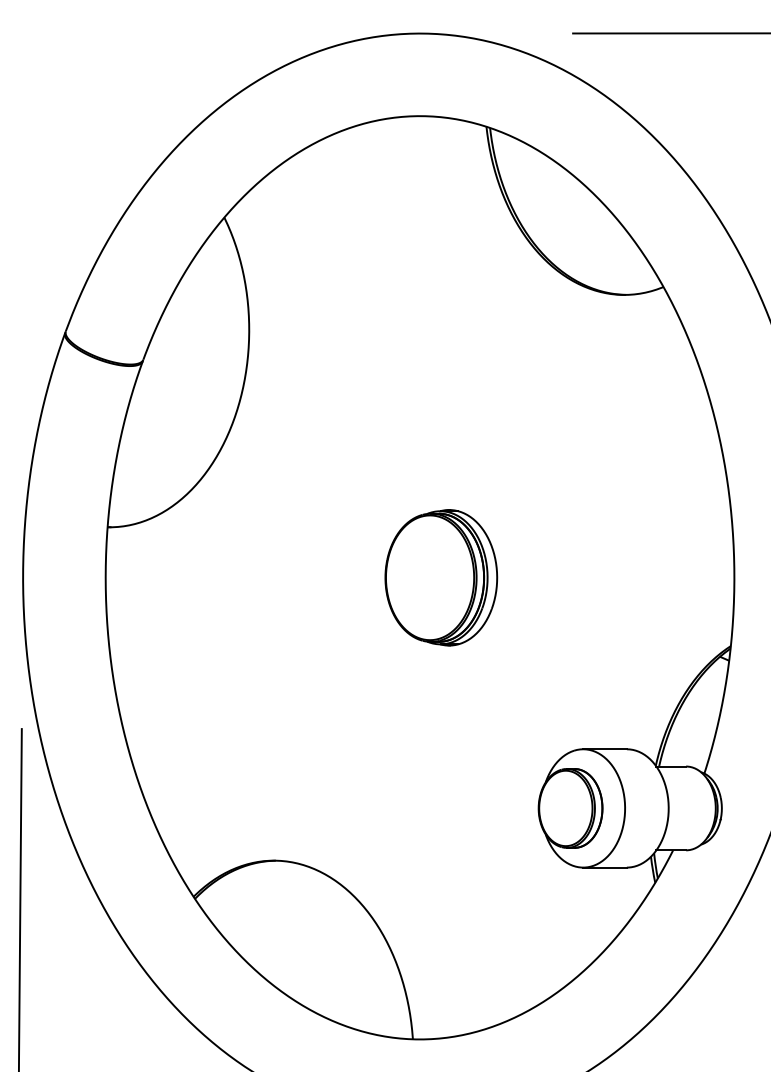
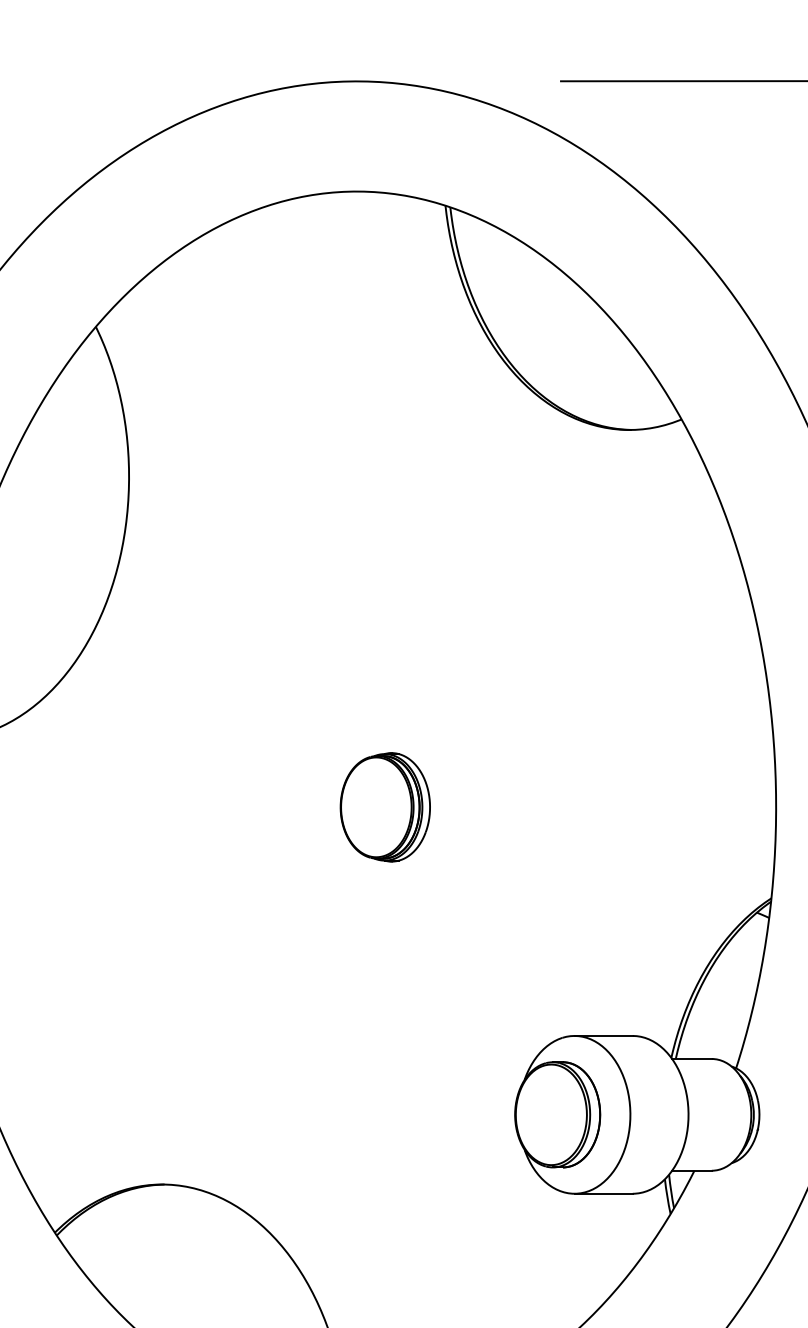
part: (441, 577) -> (385, 806), size x0.6

